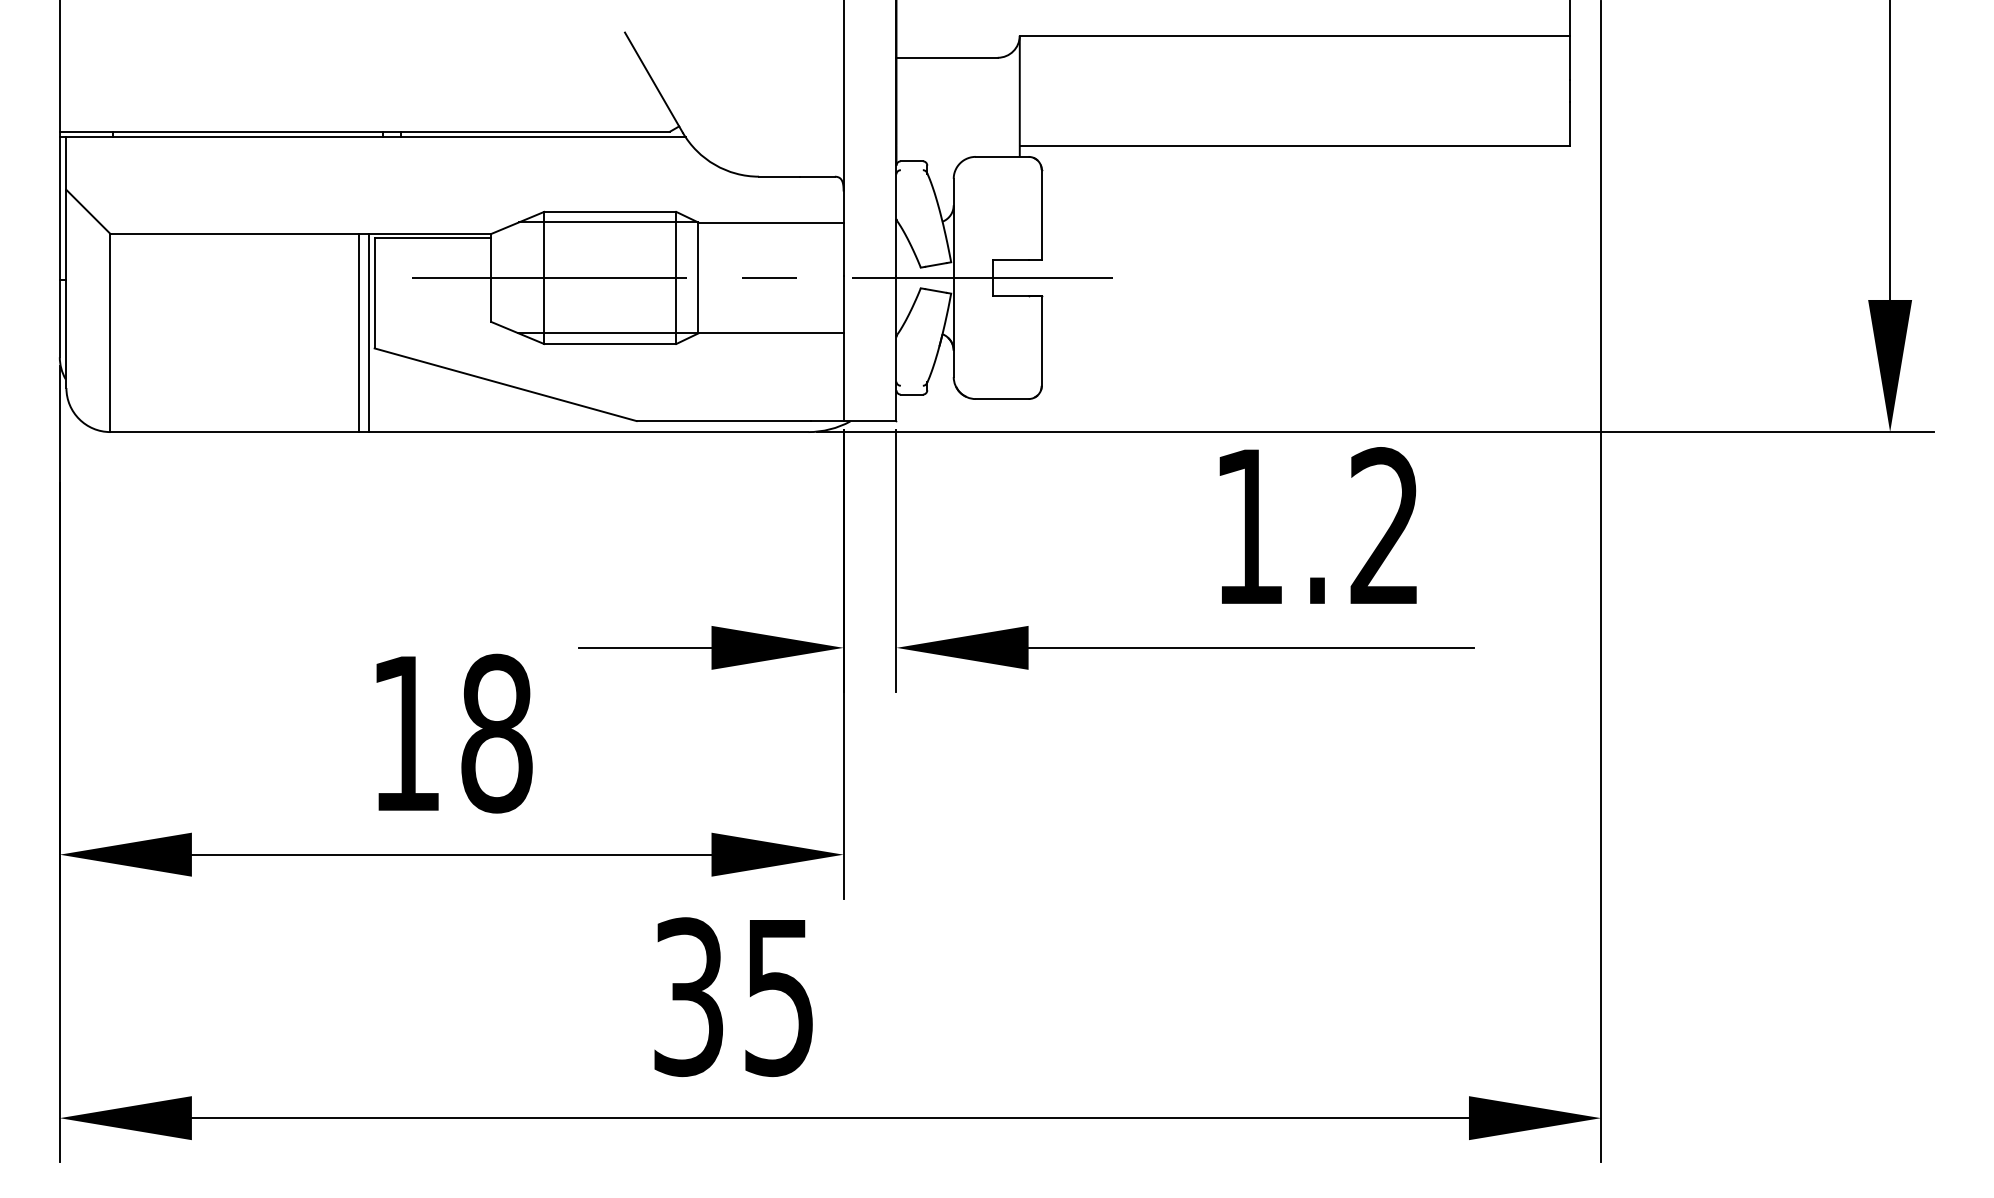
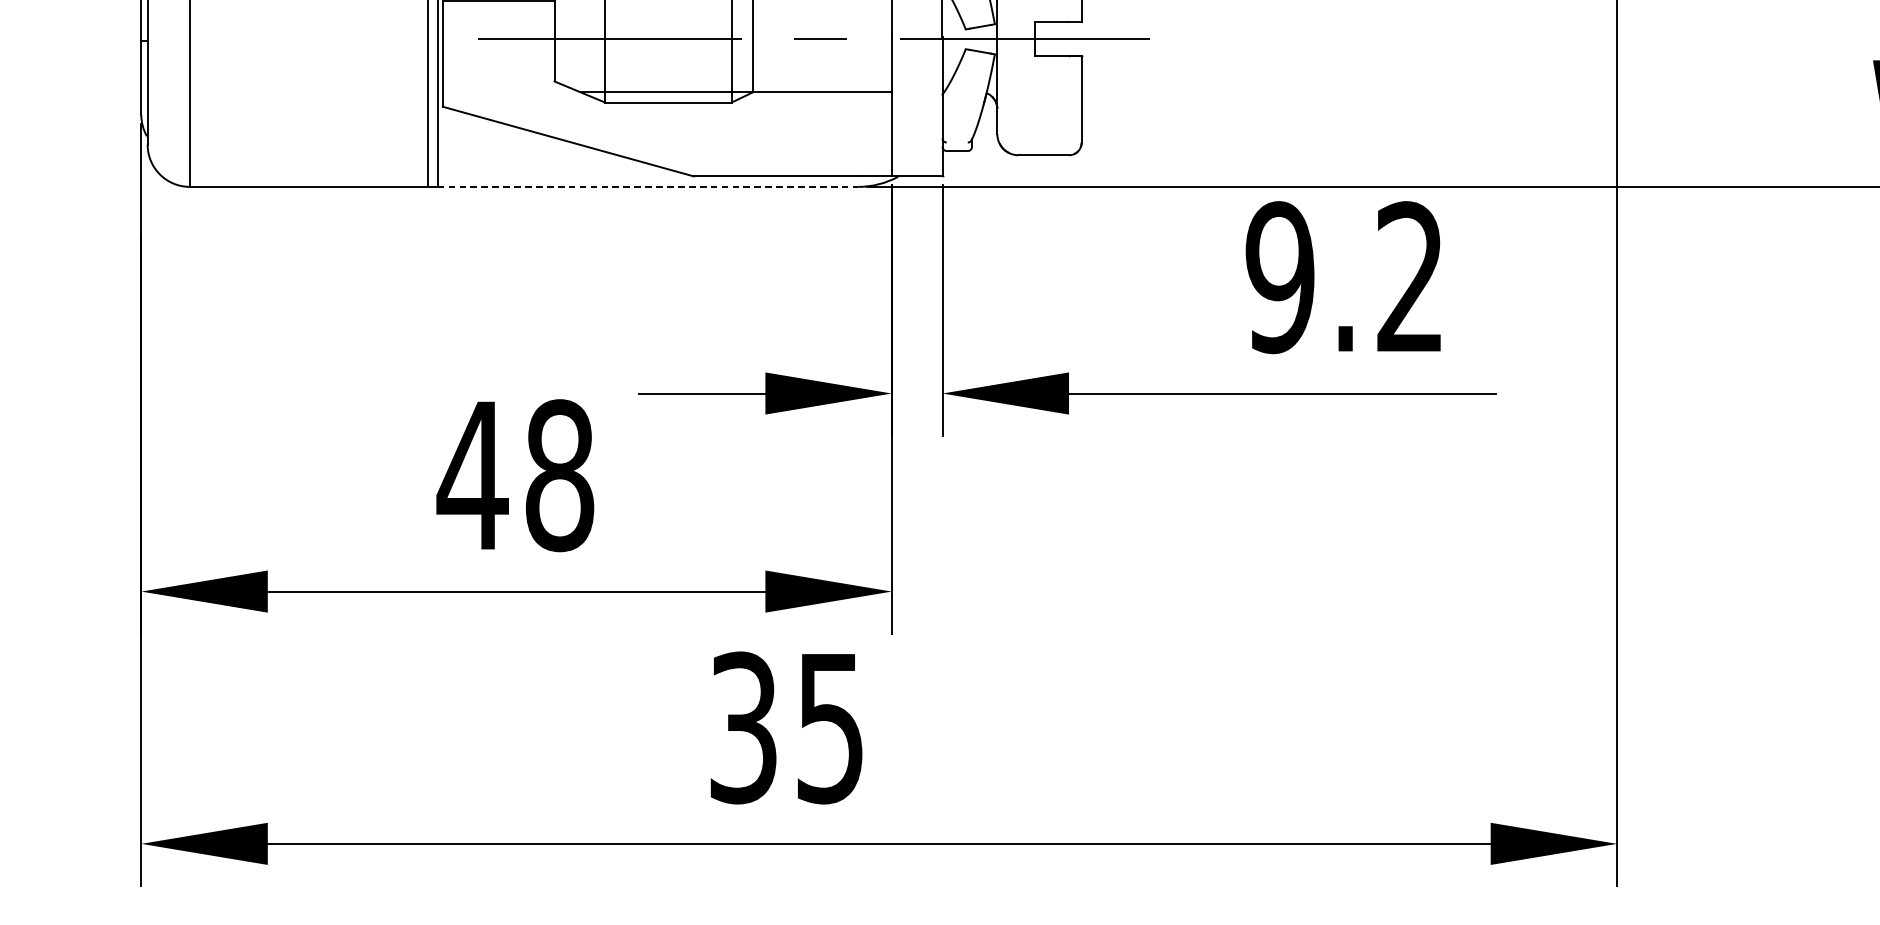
line: (588, 432) -> (647, 187), solid -> dashed
text: (1248, 526) -> (1279, 277), 1.2 -> 9.2
text: (405, 733) -> (472, 475), 18 -> 48

